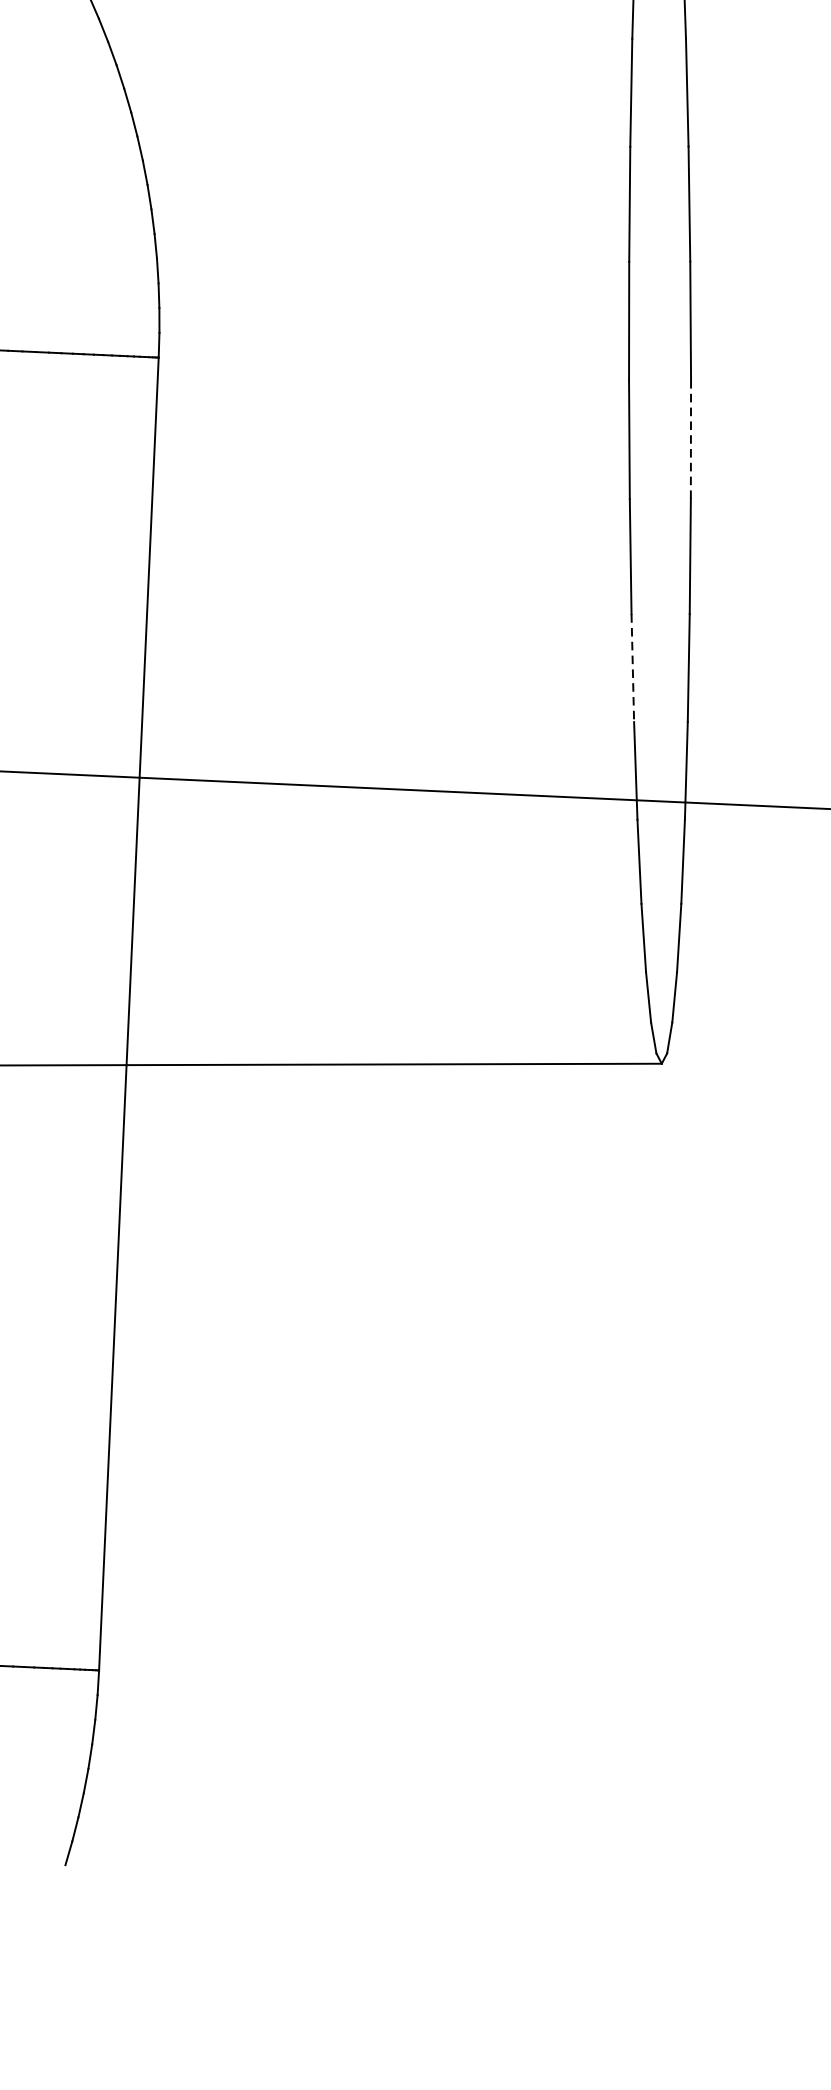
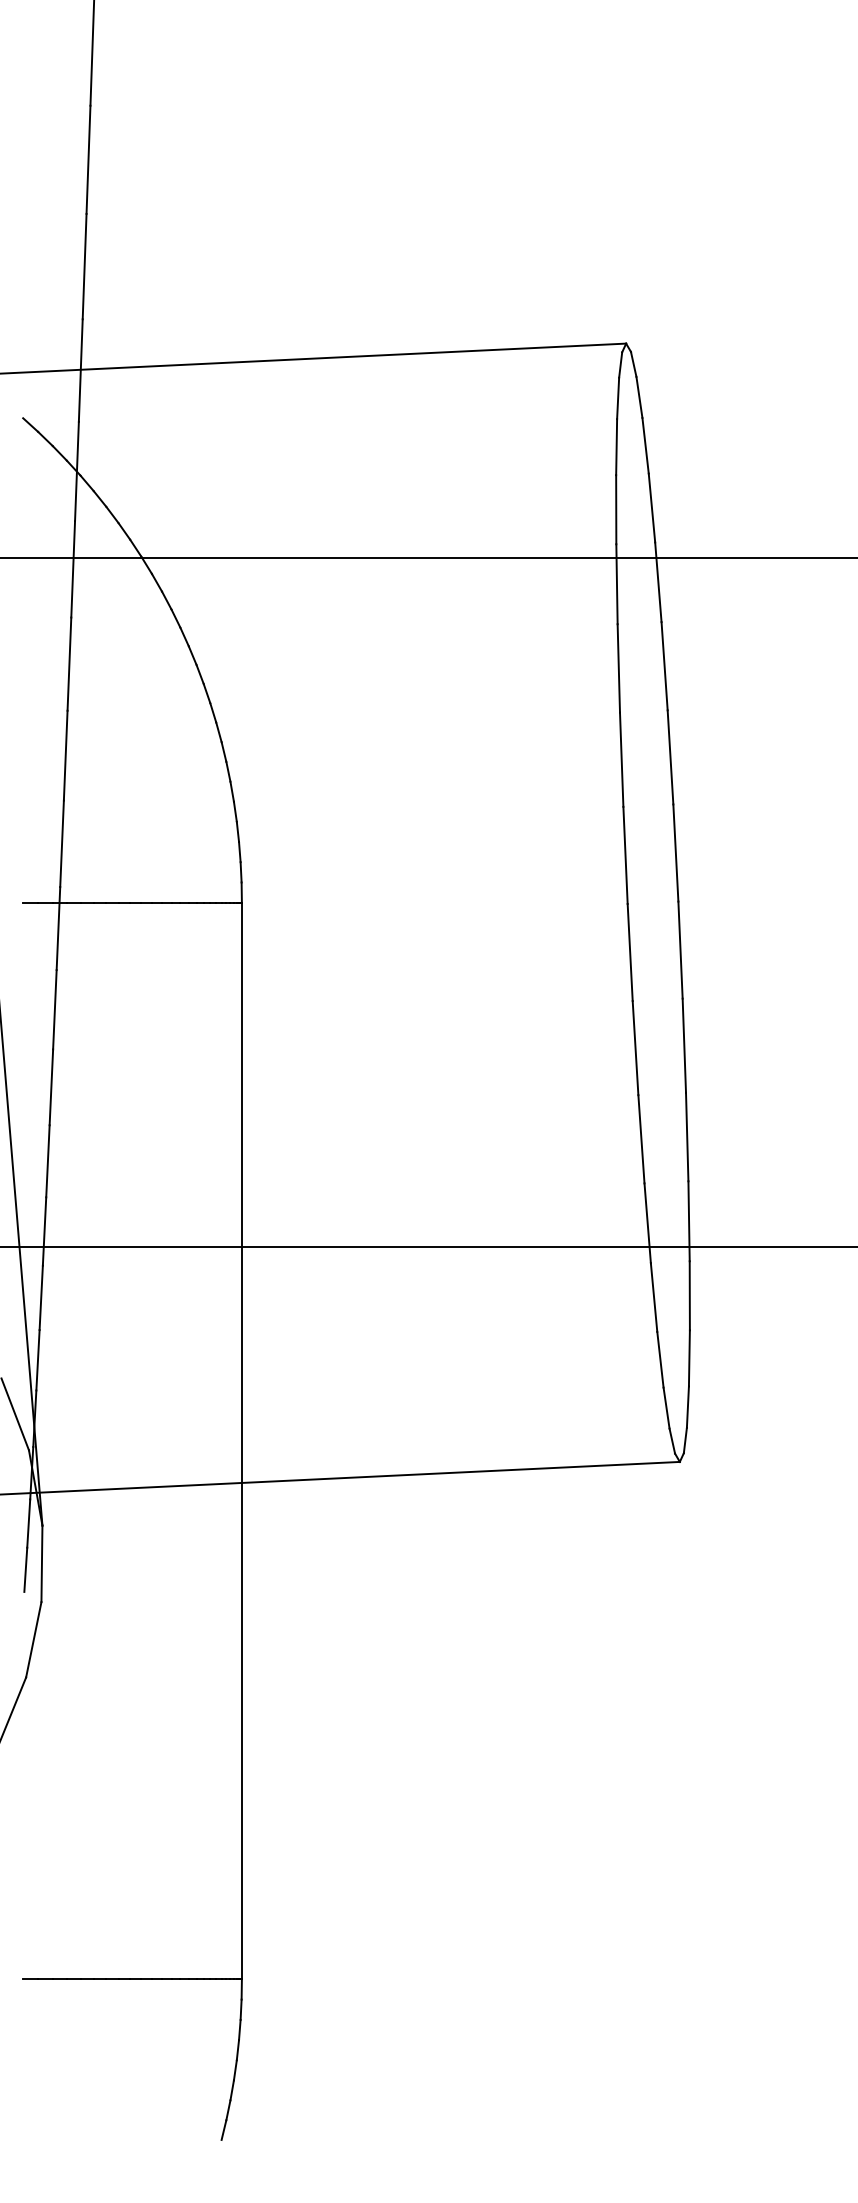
line: (690, 440) -> (680, 950), dashed -> solid
line: (632, 668) -> (641, 1139), dashed -> solid

